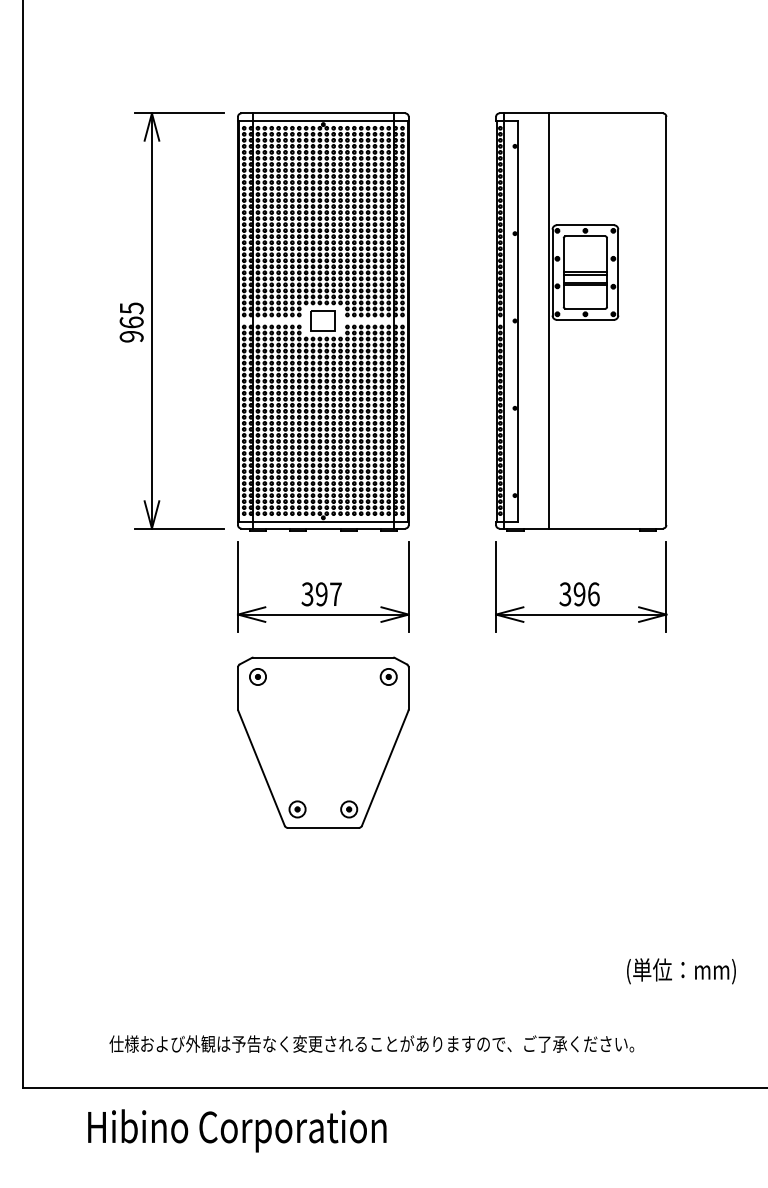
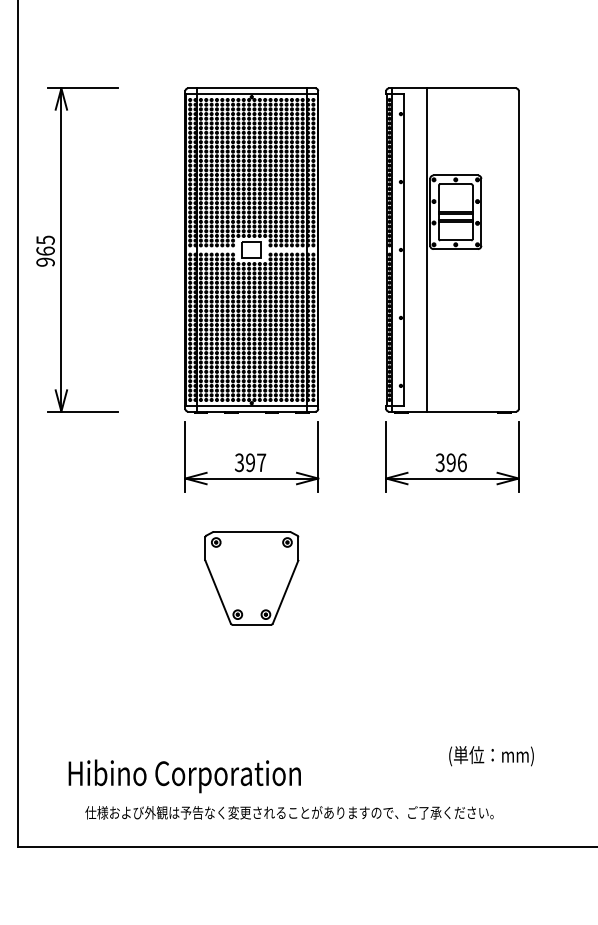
part: (152, 320) -> (61, 249), moved
part: (322, 743) -> (251, 578), size x0.7
text: (681, 971) -> (491, 756), moved
text: (236, 1131) -> (184, 776), moved

